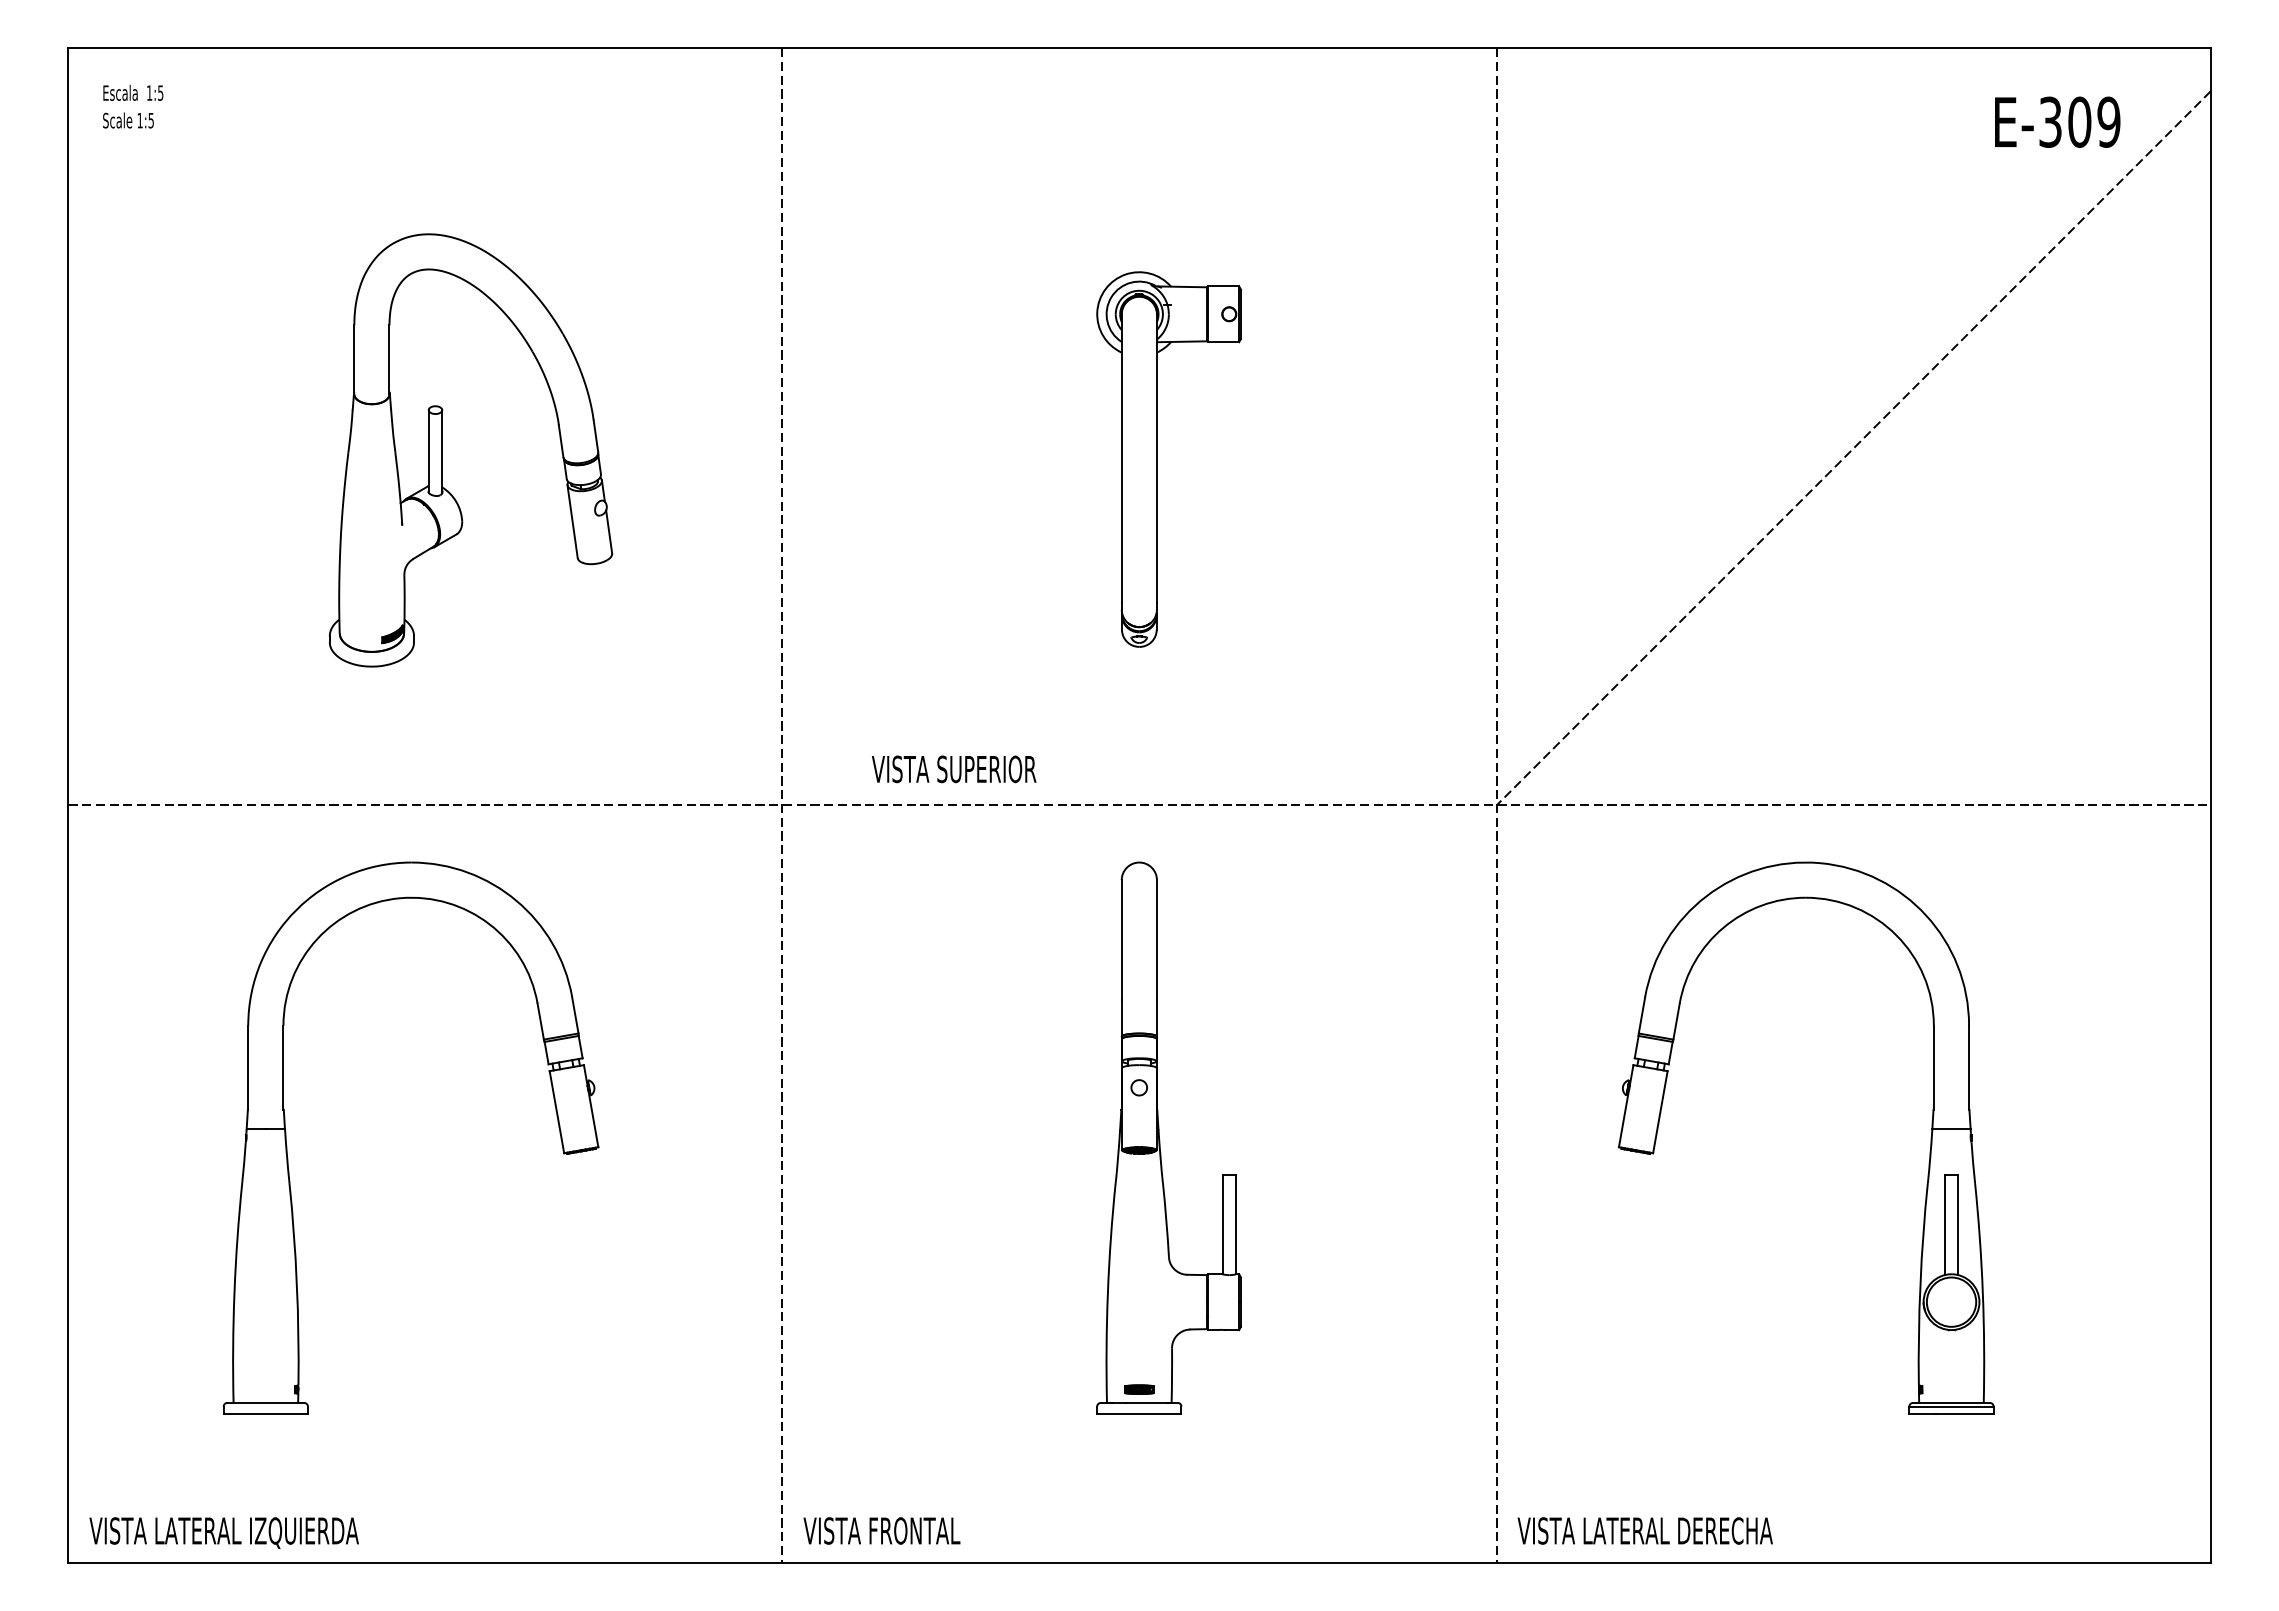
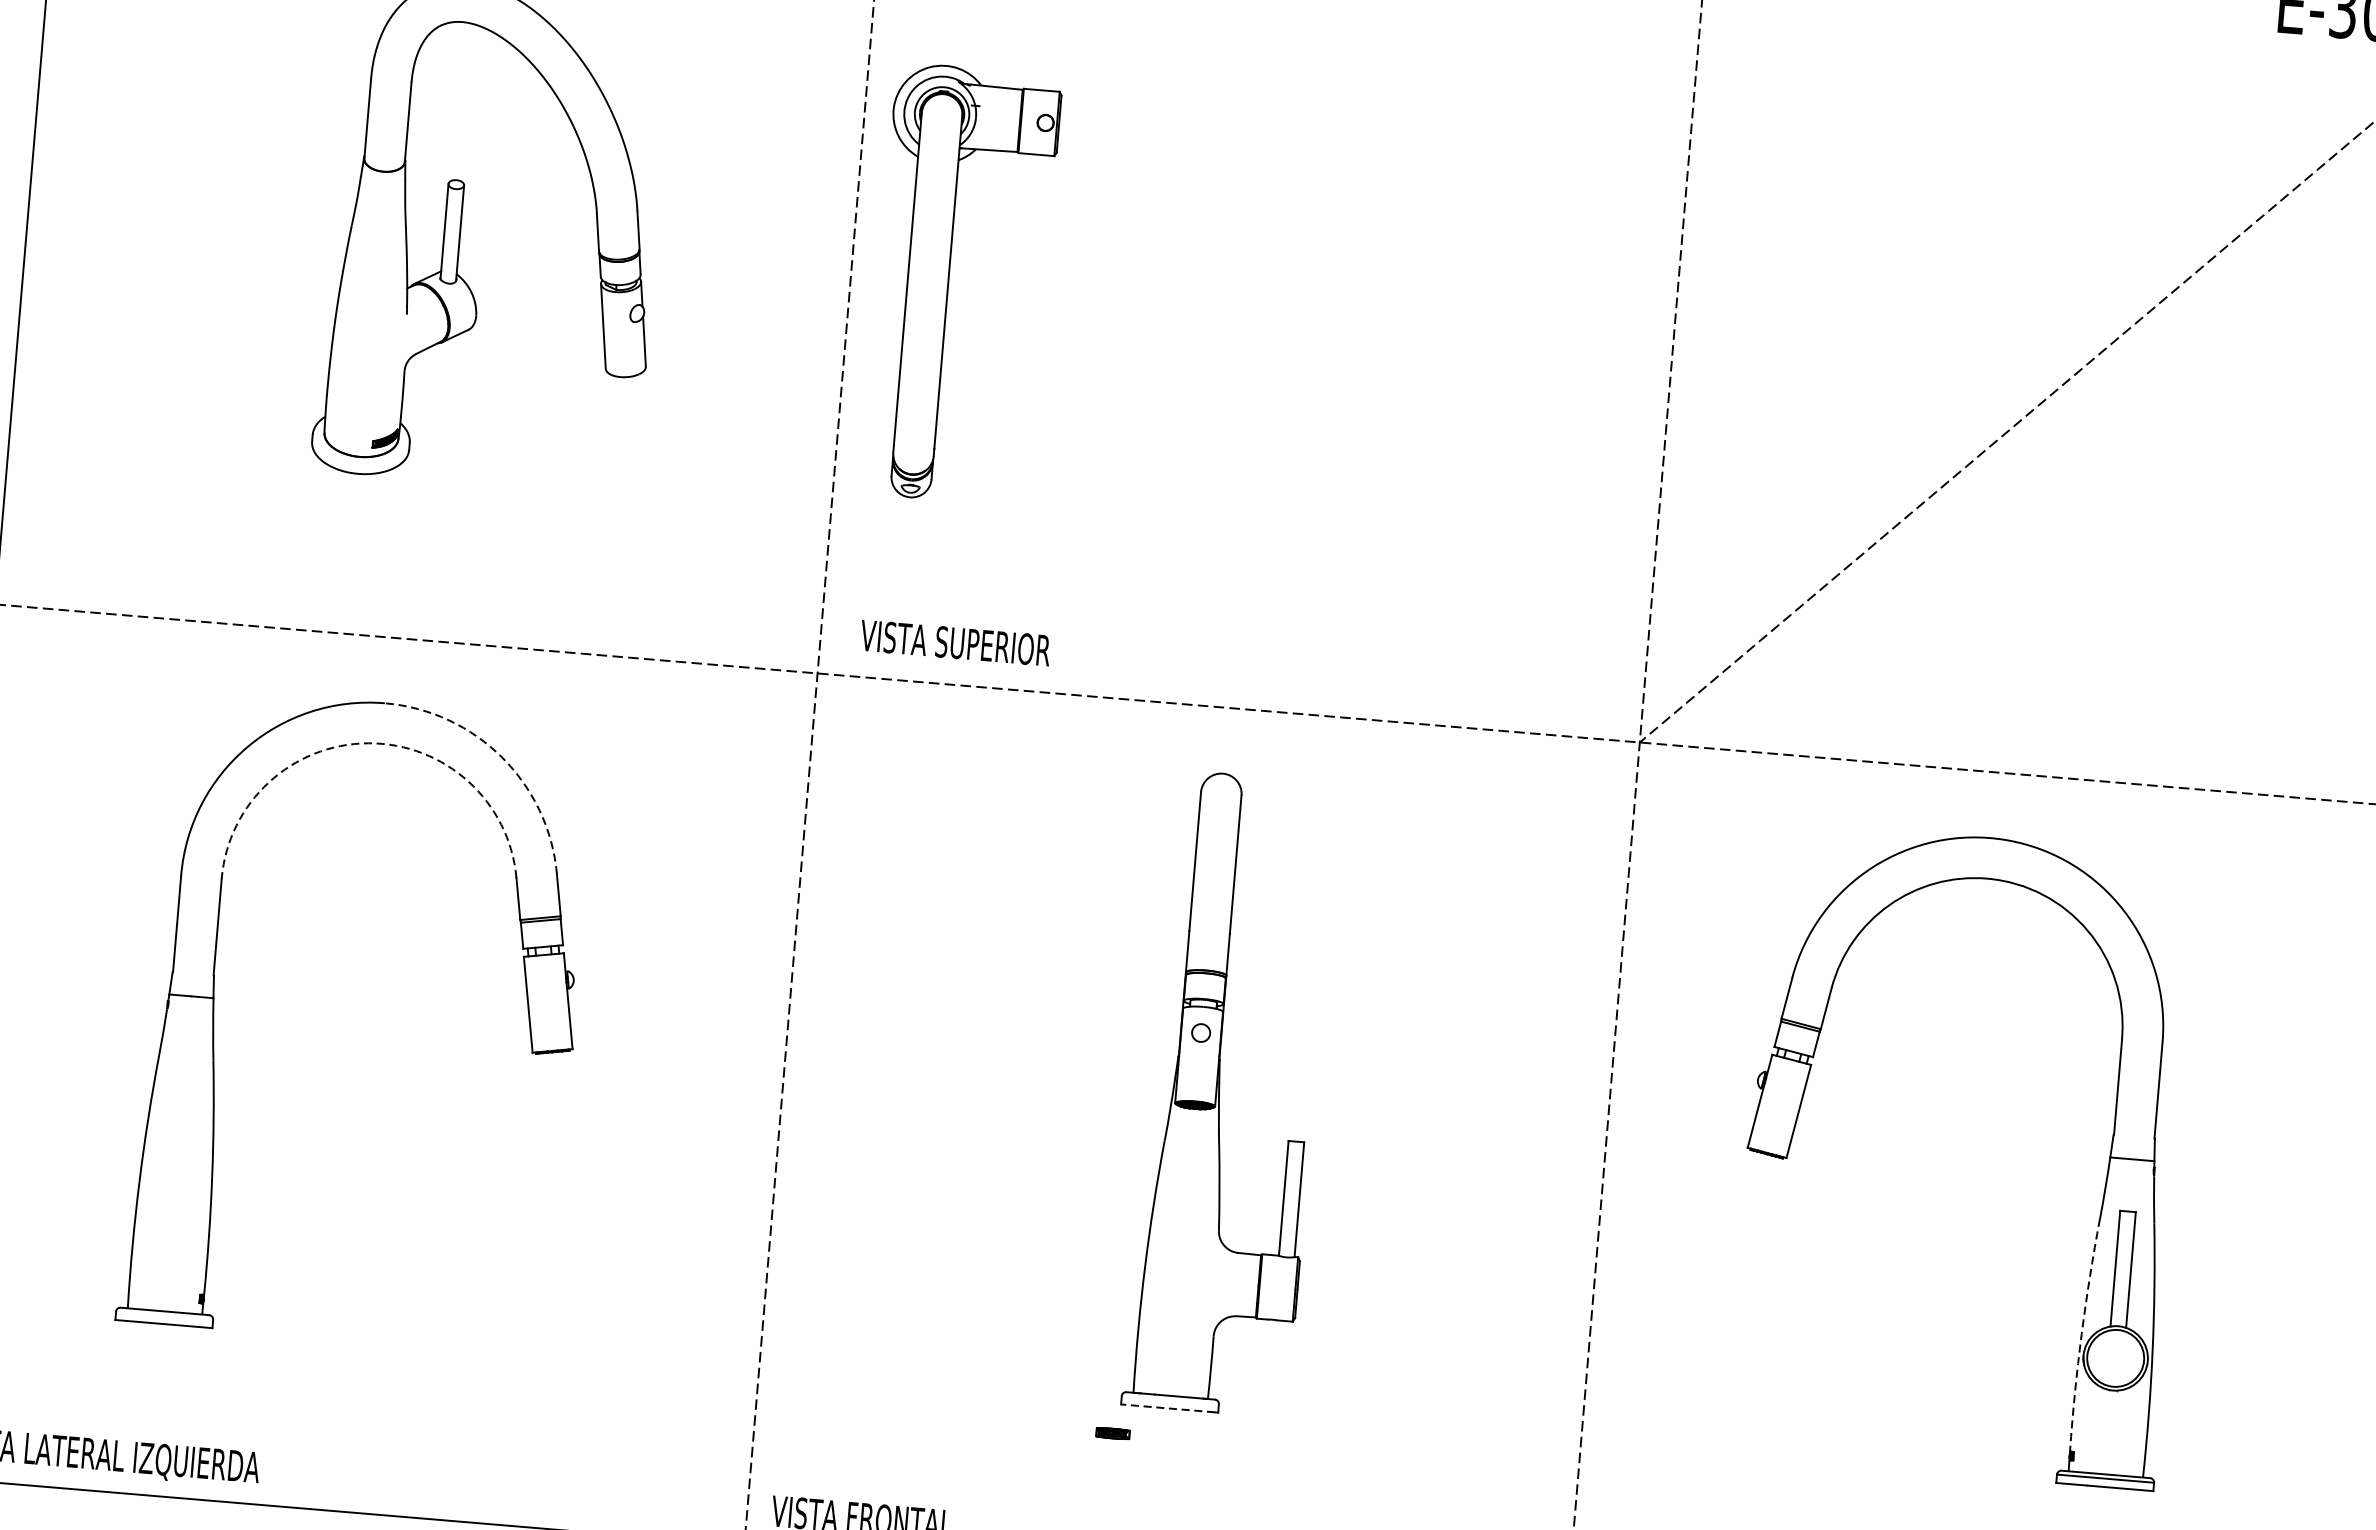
part: (1157, 459) -> (948, 283), moved
text: (954, 769) -> (955, 643), moved
arc: (400, 898) -> (368, 743), solid -> dashed
arc: (516, 900) -> (502, 757), solid -> dashed
arc: (1920, 1284) -> (2081, 1335), solid -> dashed
part: (1139, 1389) -> (1113, 1433), moved
line: (1137, 1413) -> (1167, 1407), solid -> dashed

